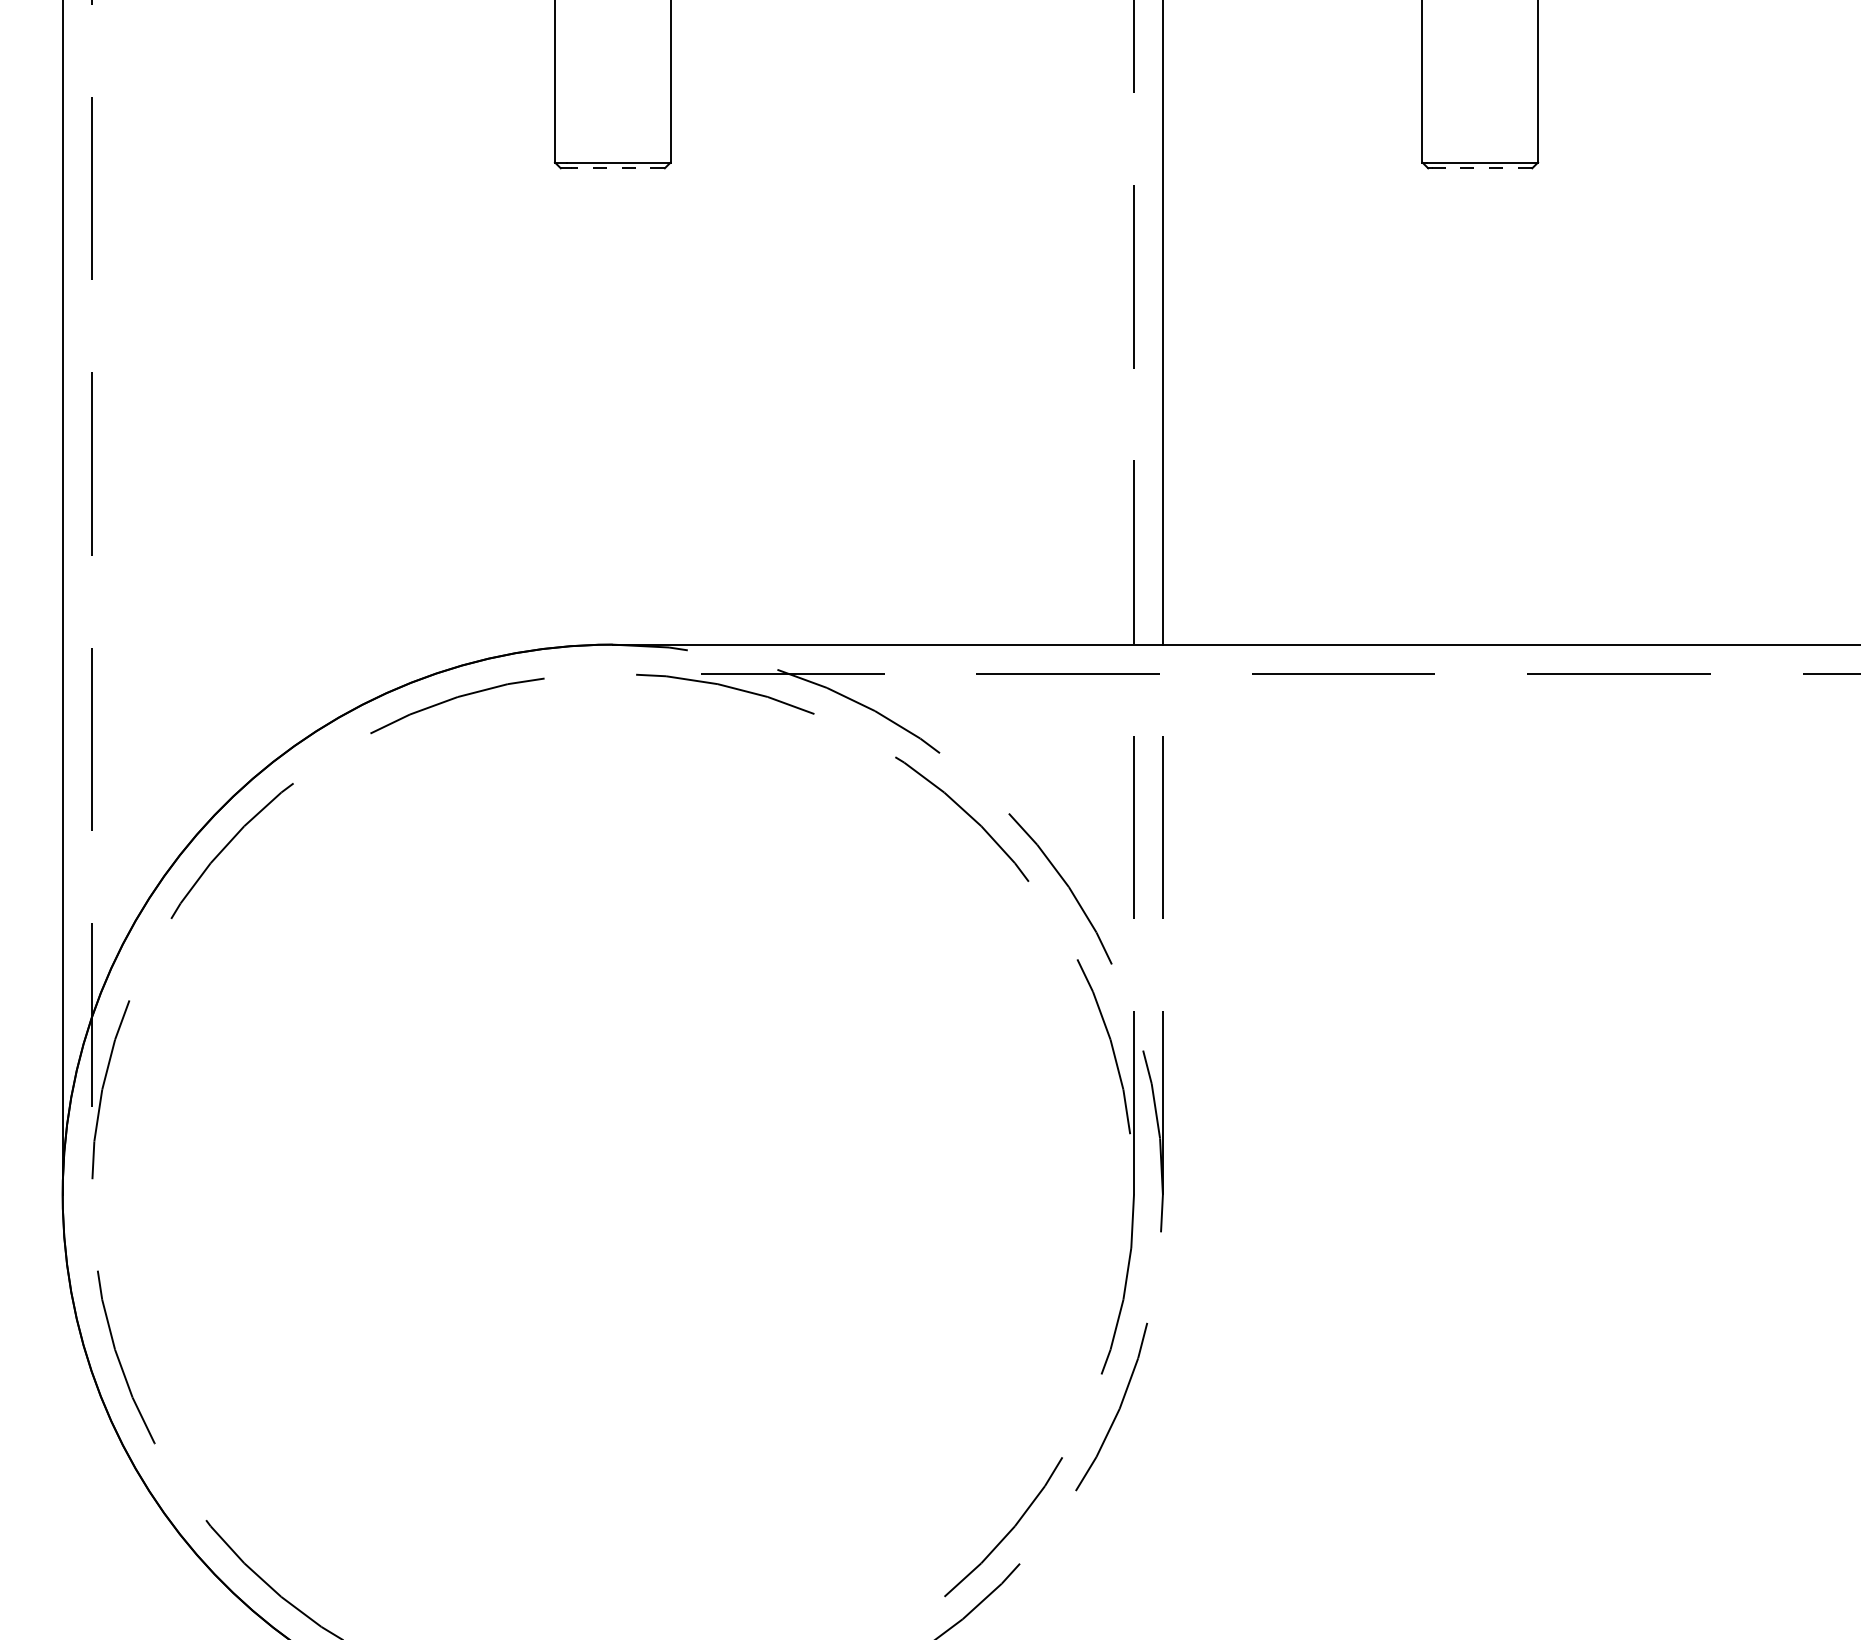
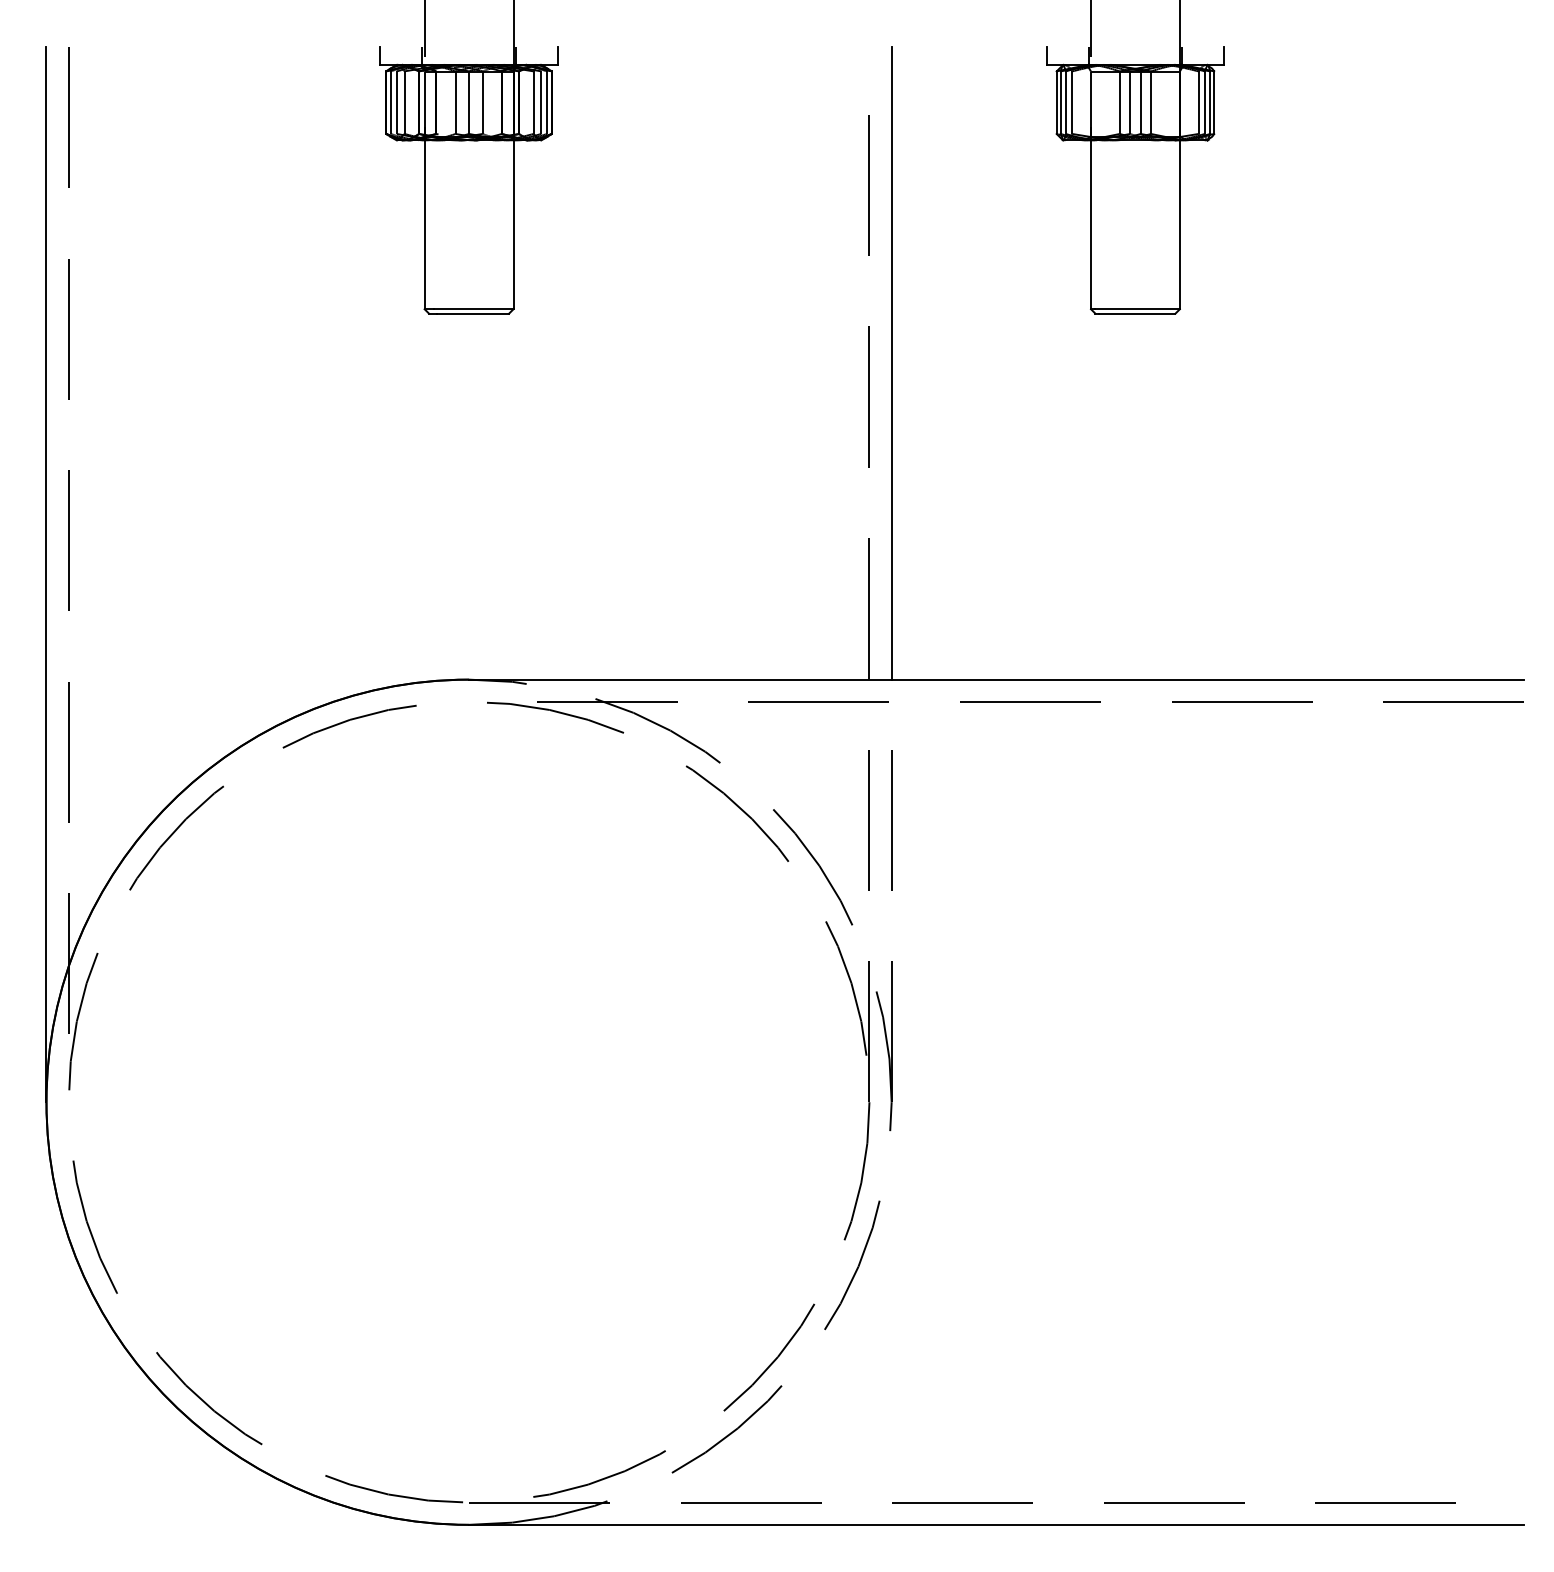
line: (618, 168) -> (473, 313), dashed -> solid
line: (1481, 168) -> (1136, 313), dashed -> solid

